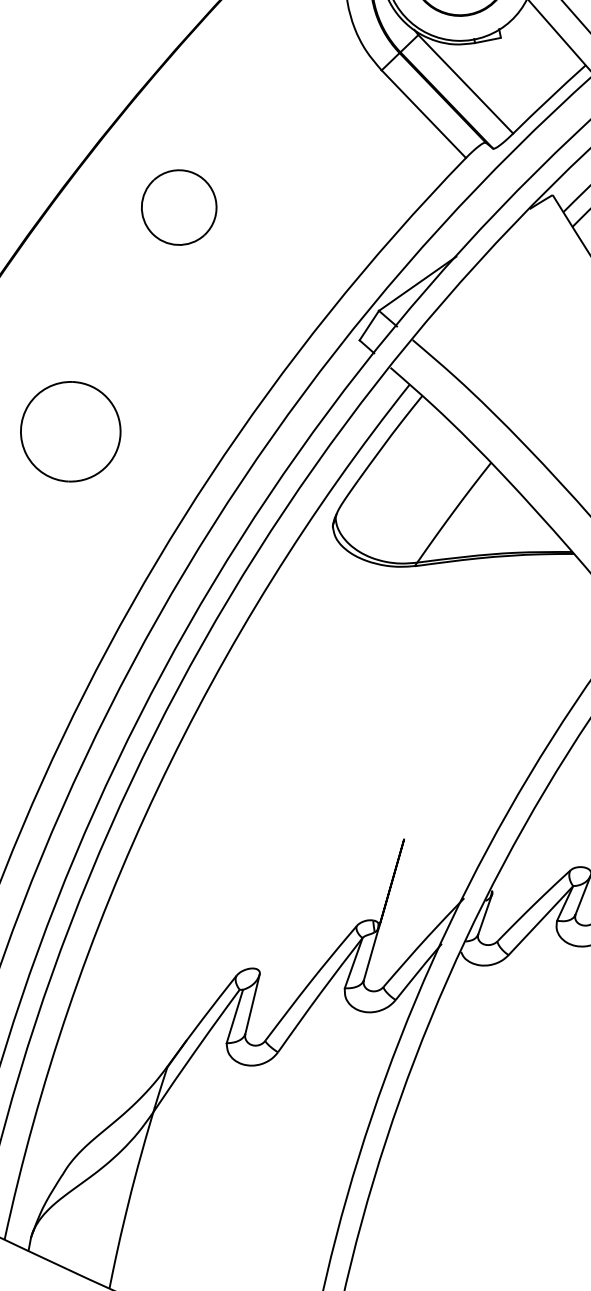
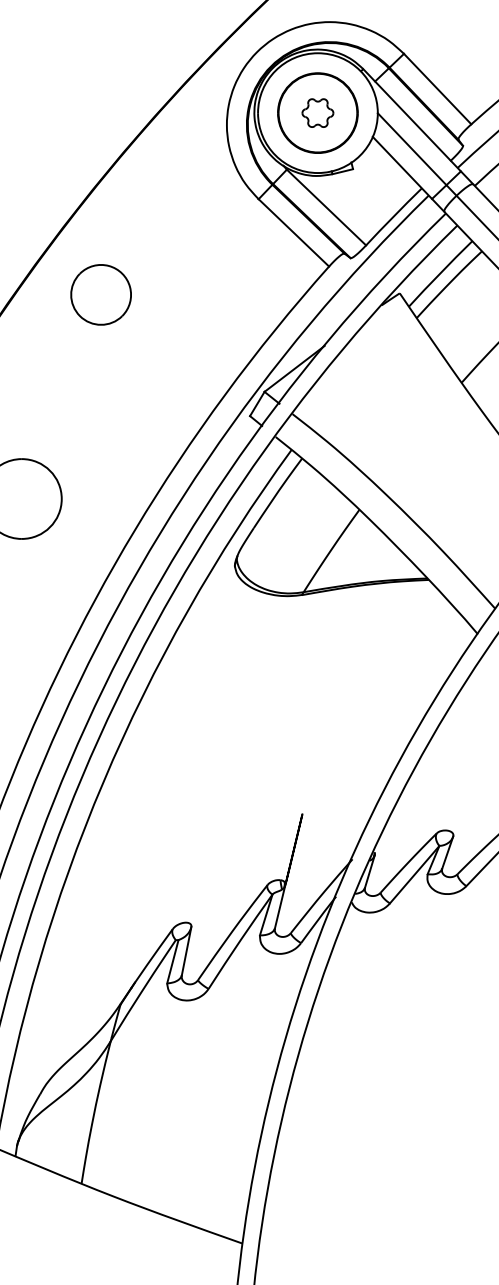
part: (178, 207) -> (100, 294), moved

